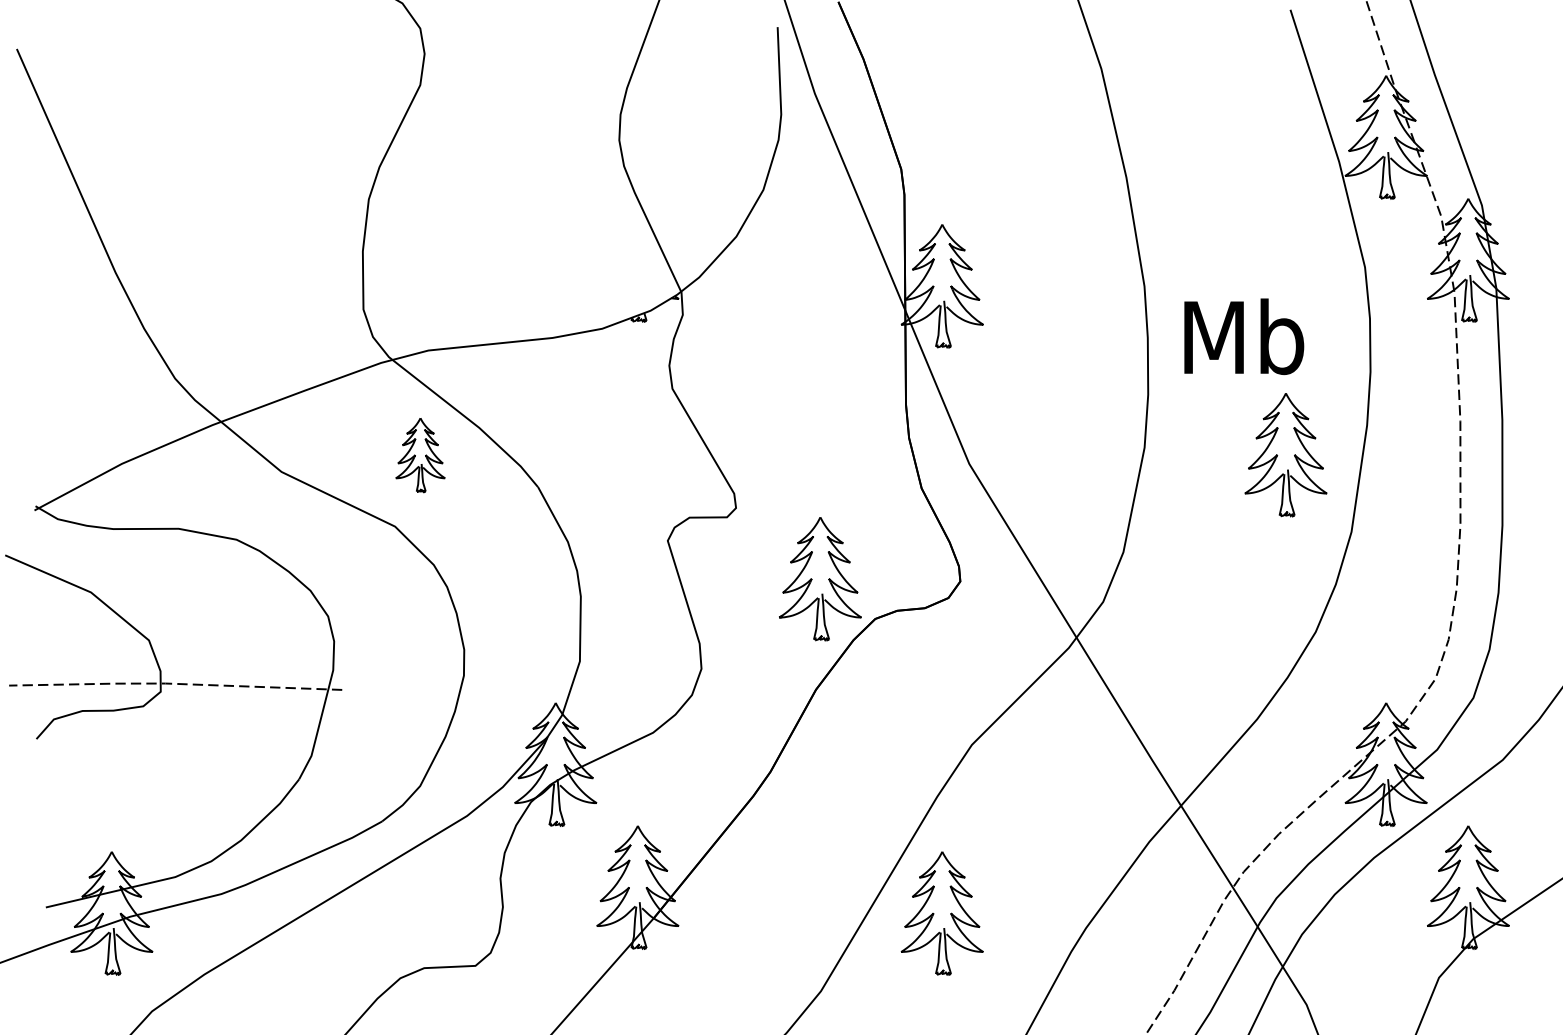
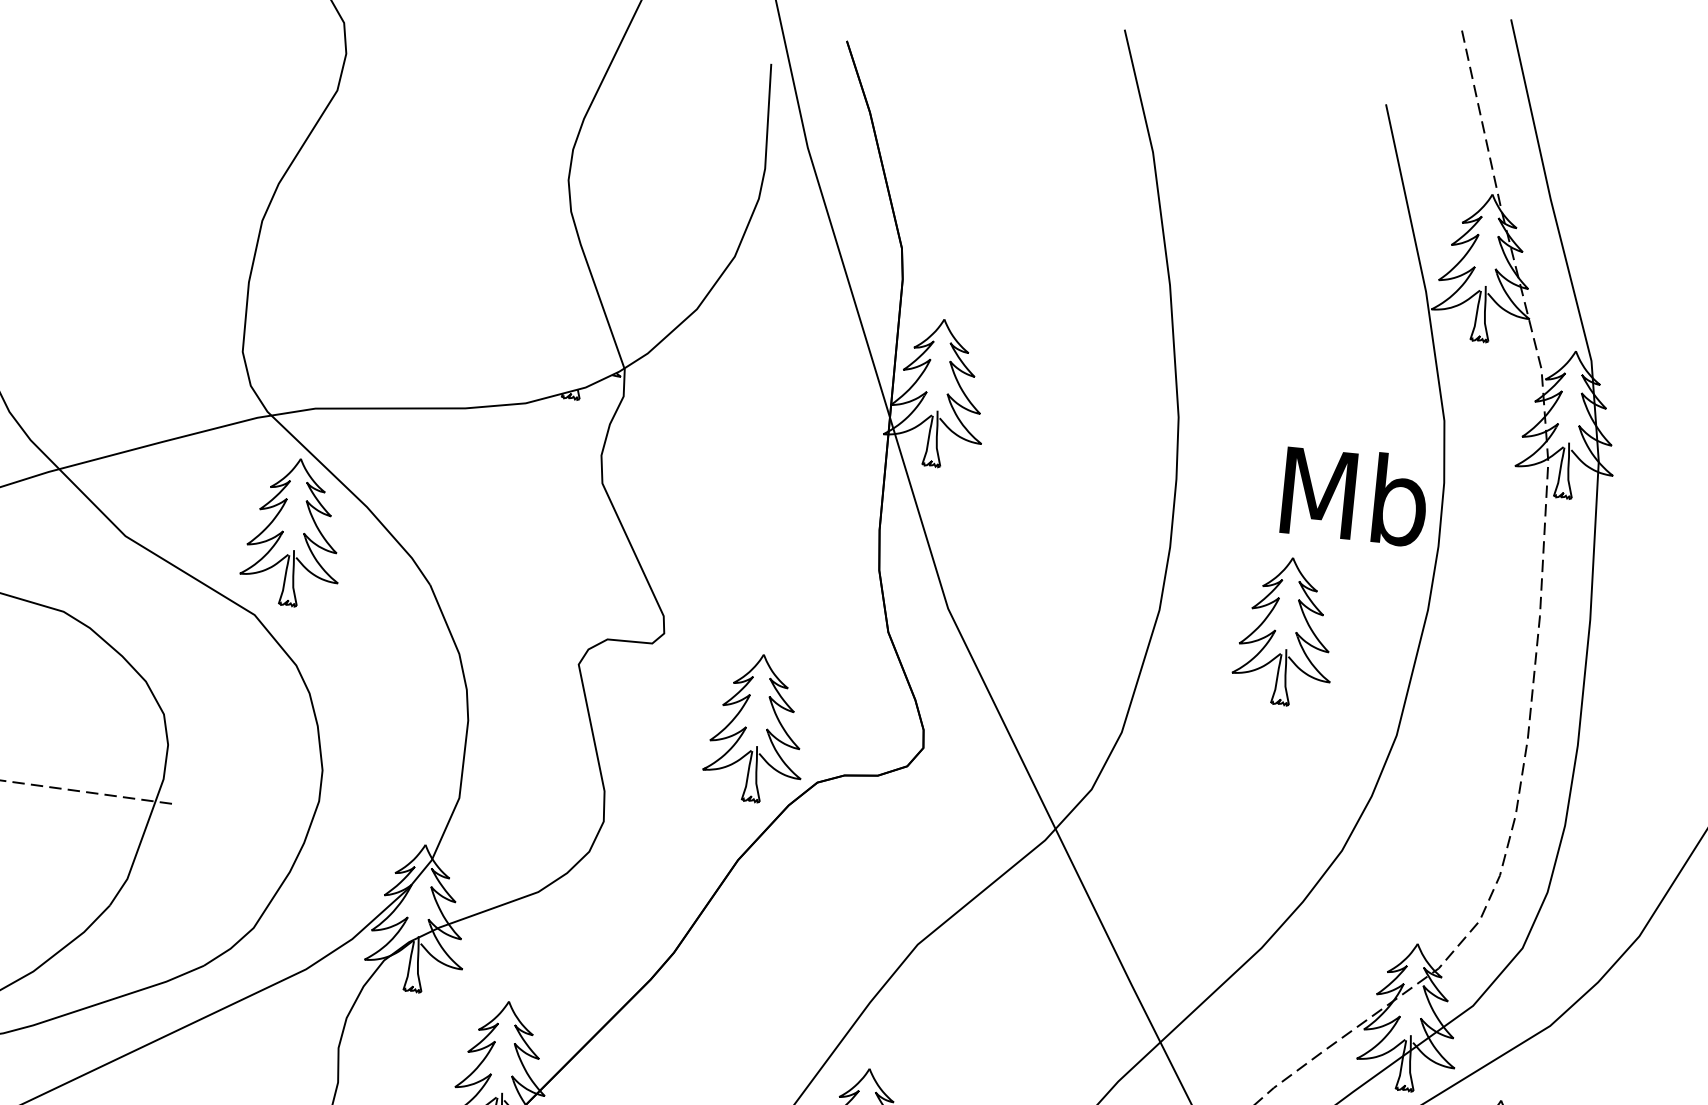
text: (1244, 336) -> (1355, 495), moved
part: (420, 455) -> (293, 533), size x1.67
part: (1285, 455) -> (1285, 632), moved

